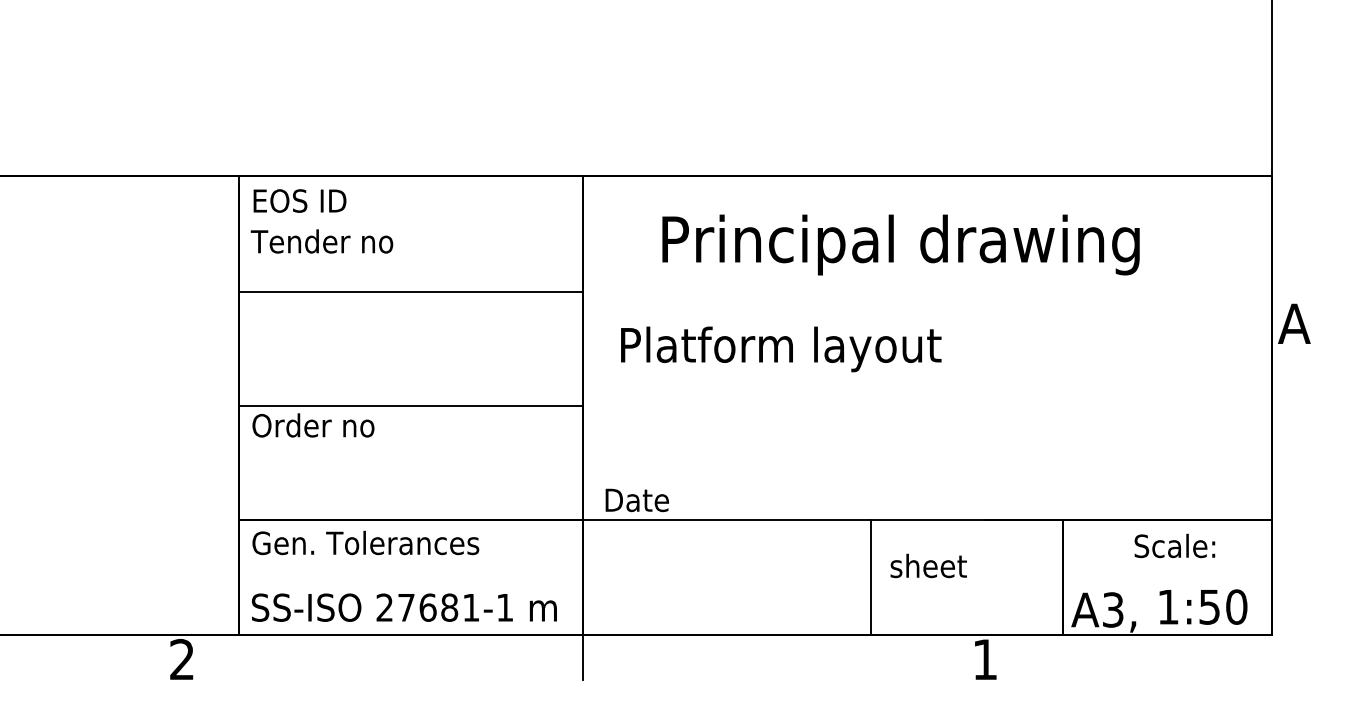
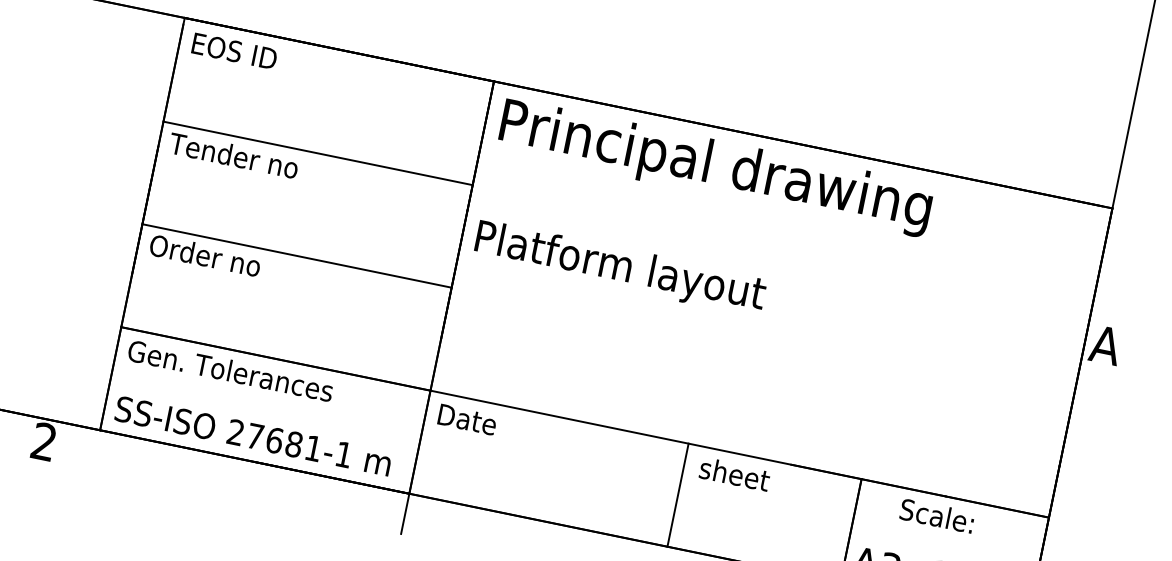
text: (321, 241) -> (233, 155), moved
text: (900, 244) -> (715, 167), moved
text: (781, 349) -> (620, 268), moved
text: (636, 500) -> (466, 419), moved
text: (1174, 545) -> (936, 515), moved
text: (928, 565) -> (734, 473), moved

